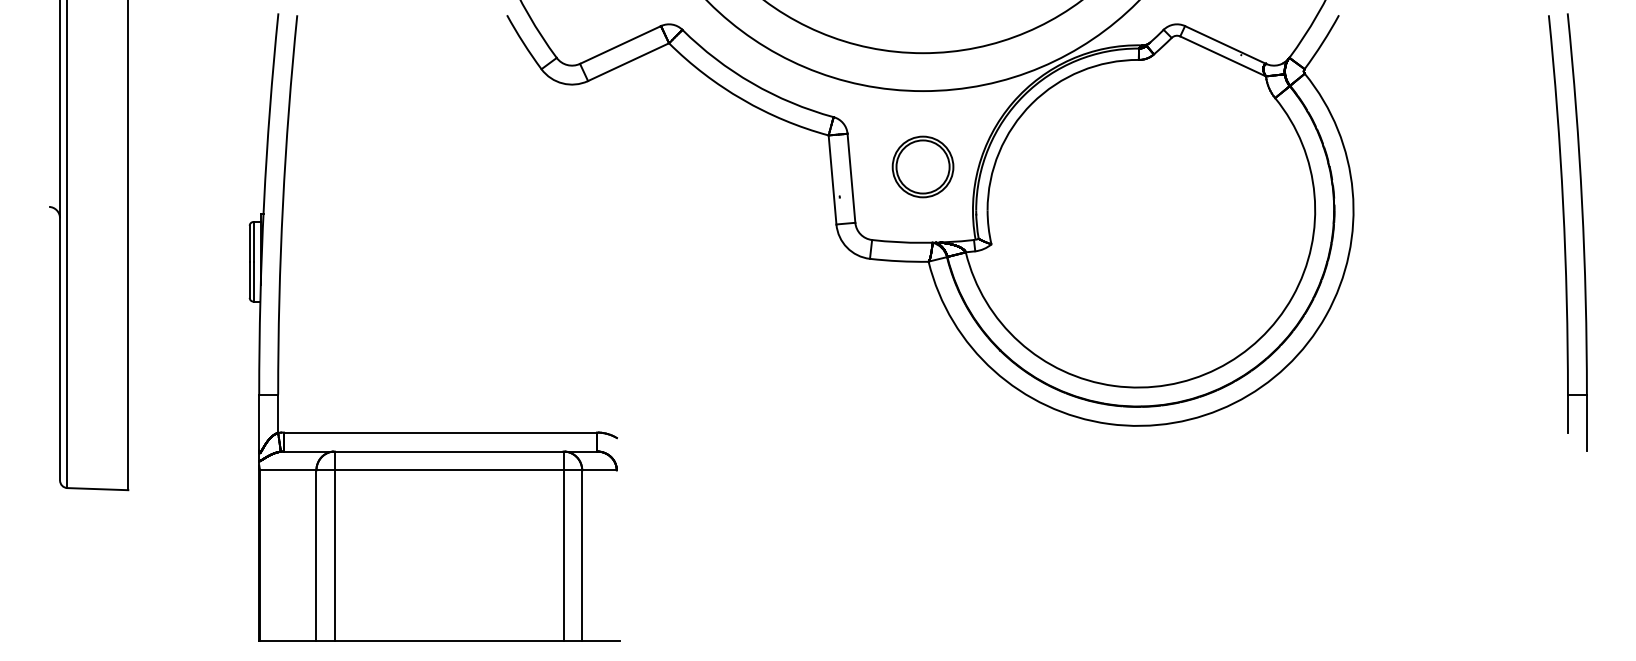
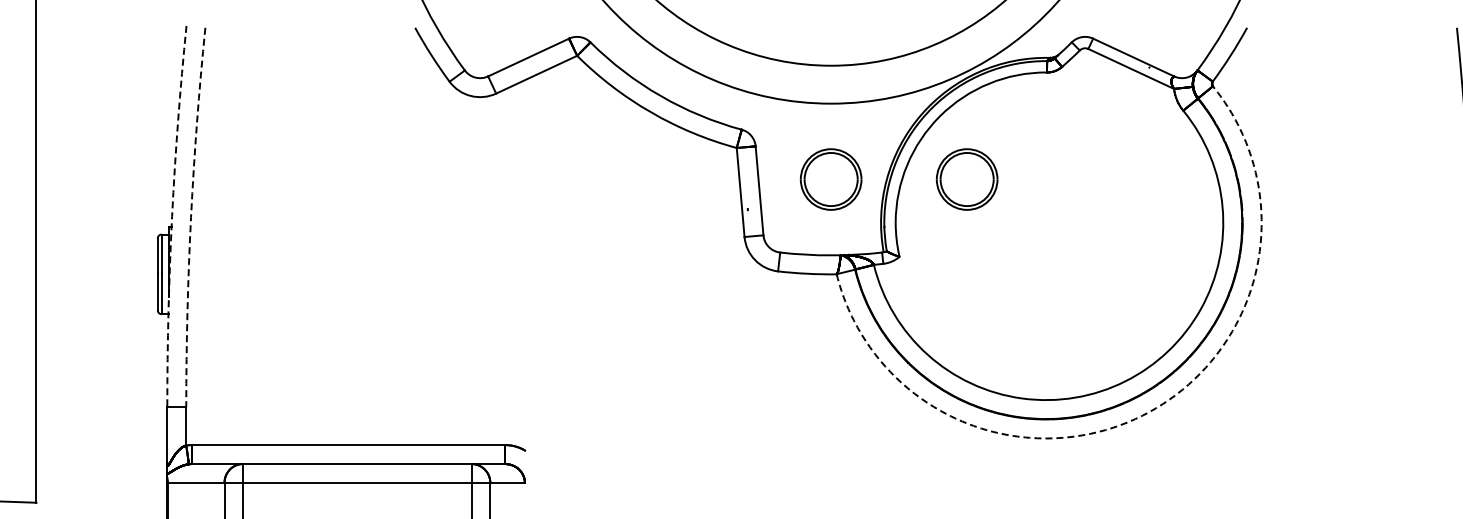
part: (1058, 166) -> (966, 179), added
arc: (264, 203) -> (172, 216), solid -> dashed
arc: (282, 204) -> (190, 217), solid -> dashed
arc: (1234, 403) -> (1142, 416), solid -> dashed

